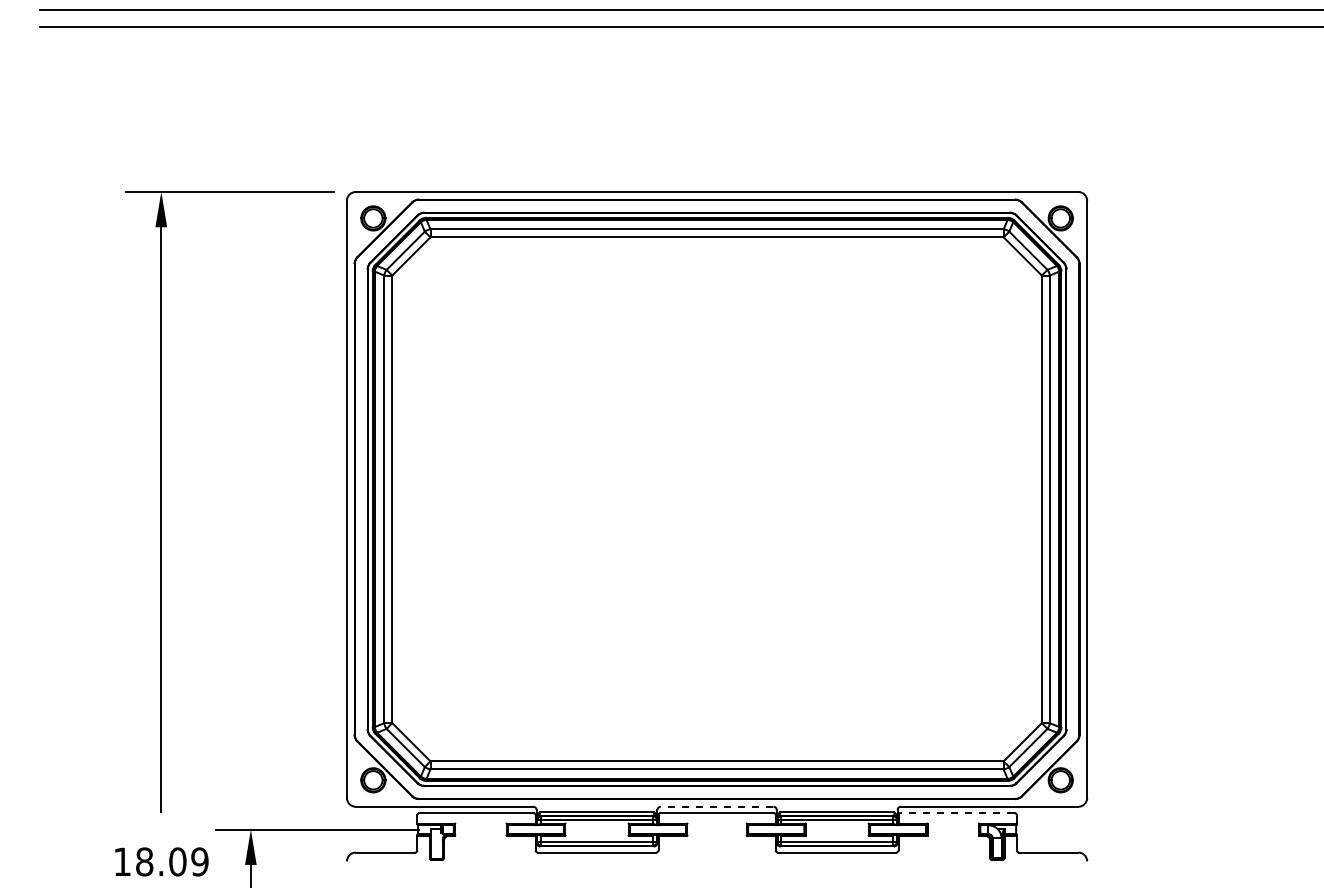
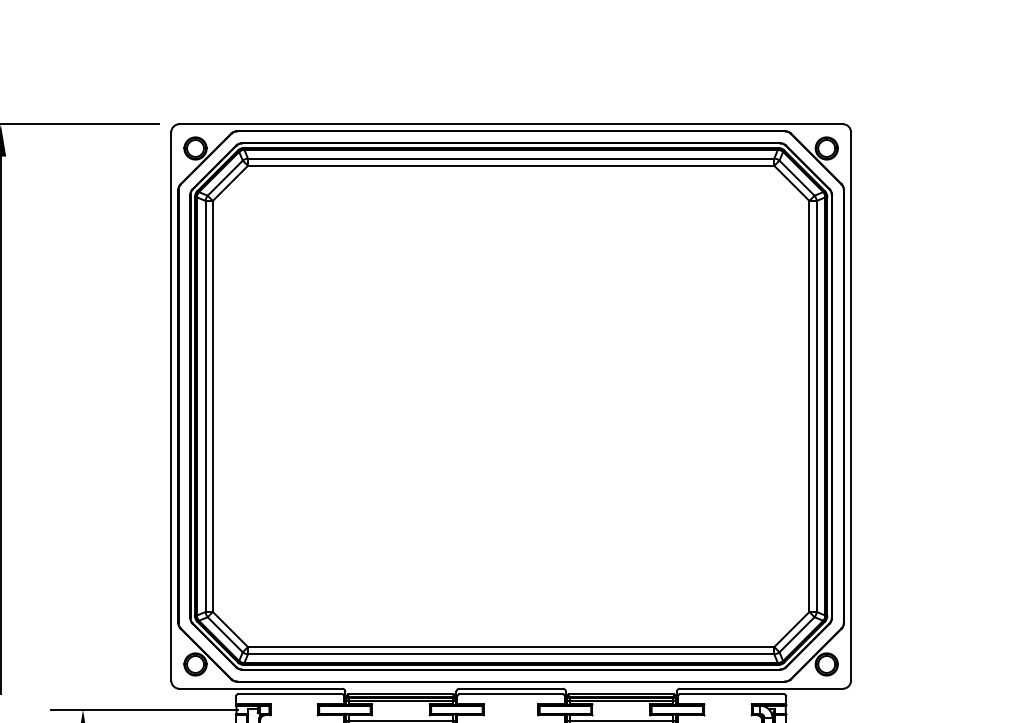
line: (716, 806) -> (510, 688), dashed -> solid
line: (957, 812) -> (731, 694), dashed -> solid

